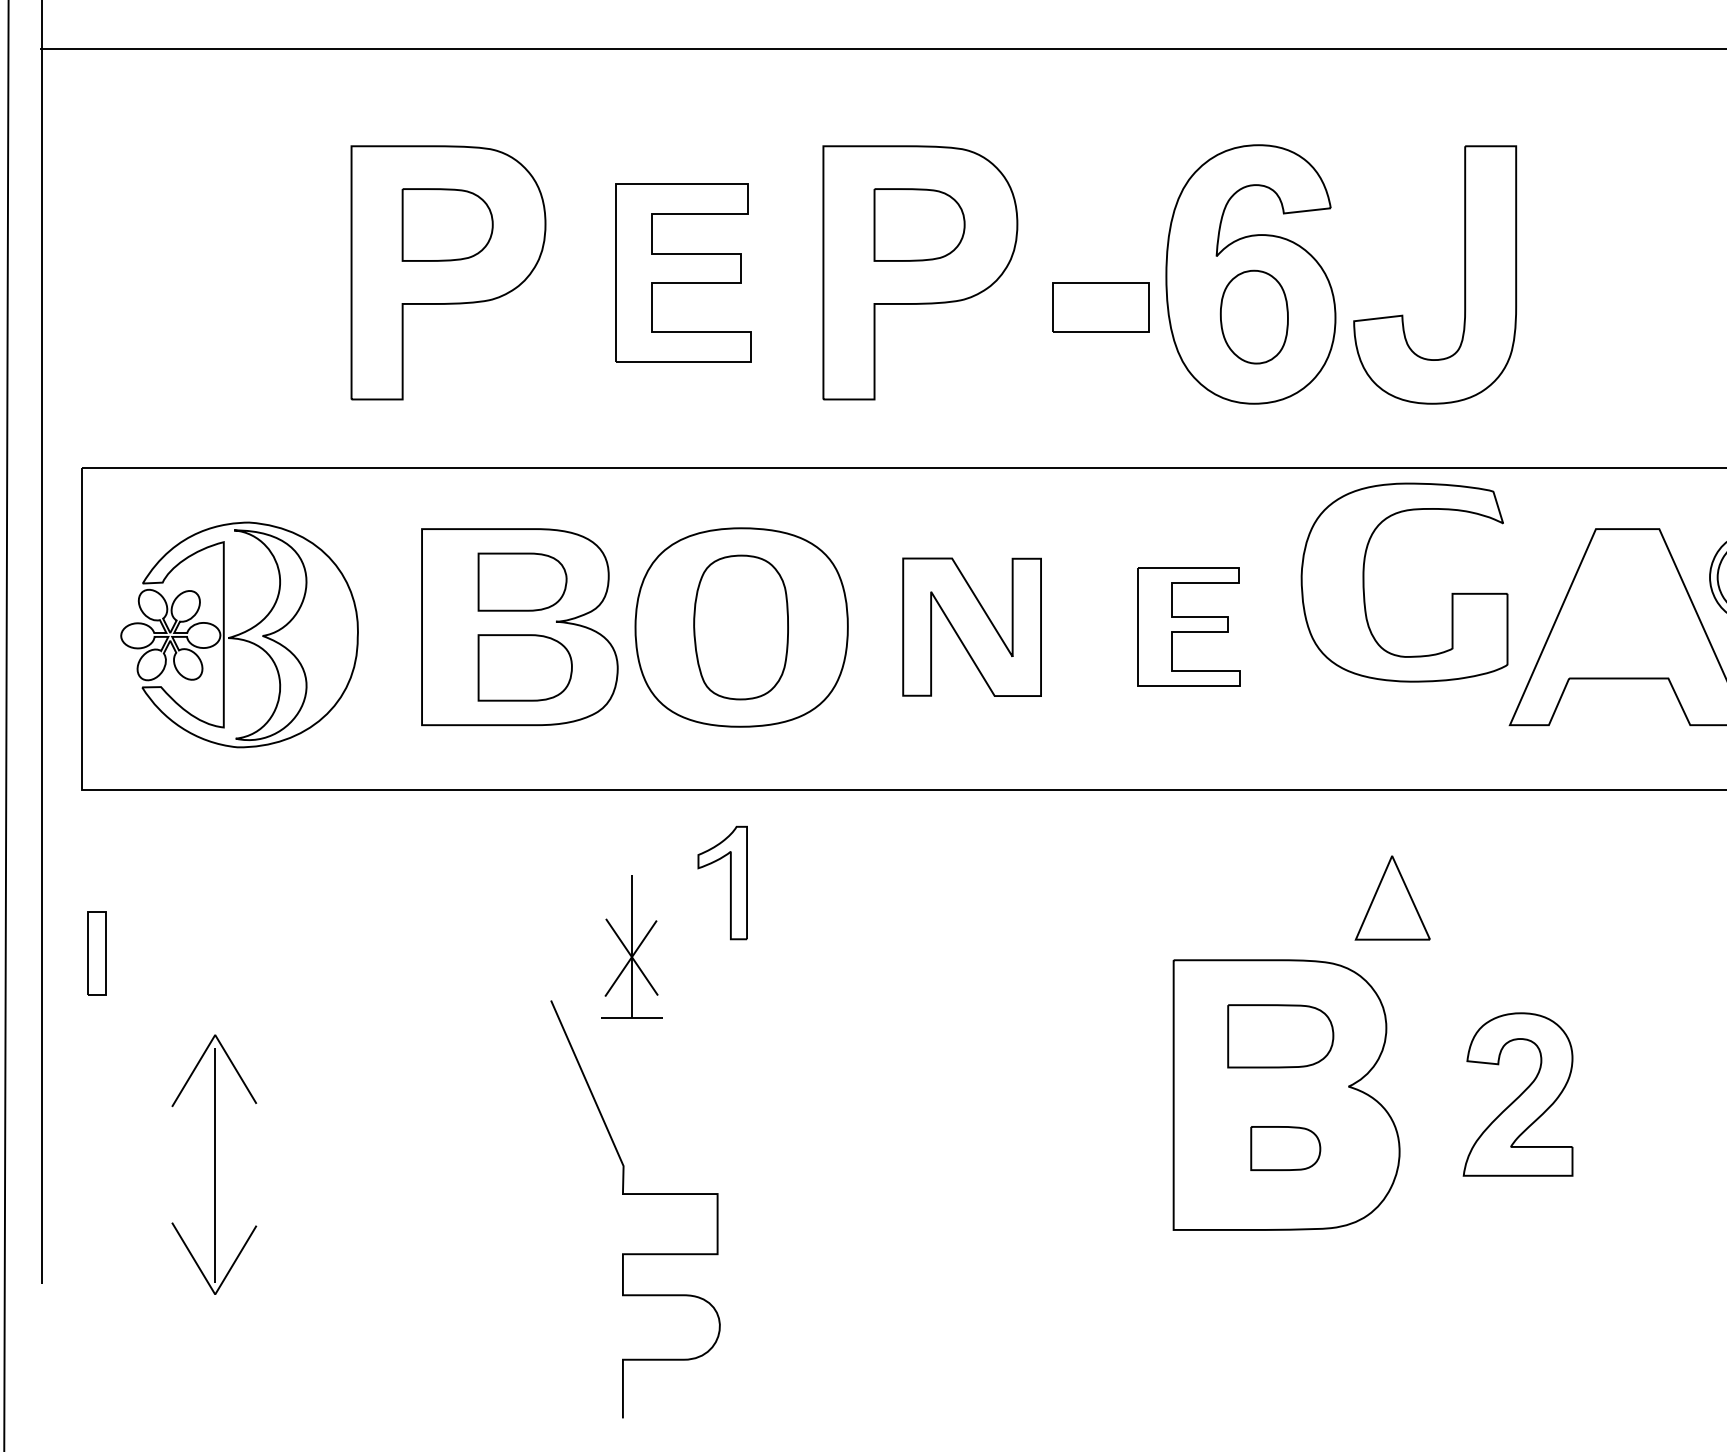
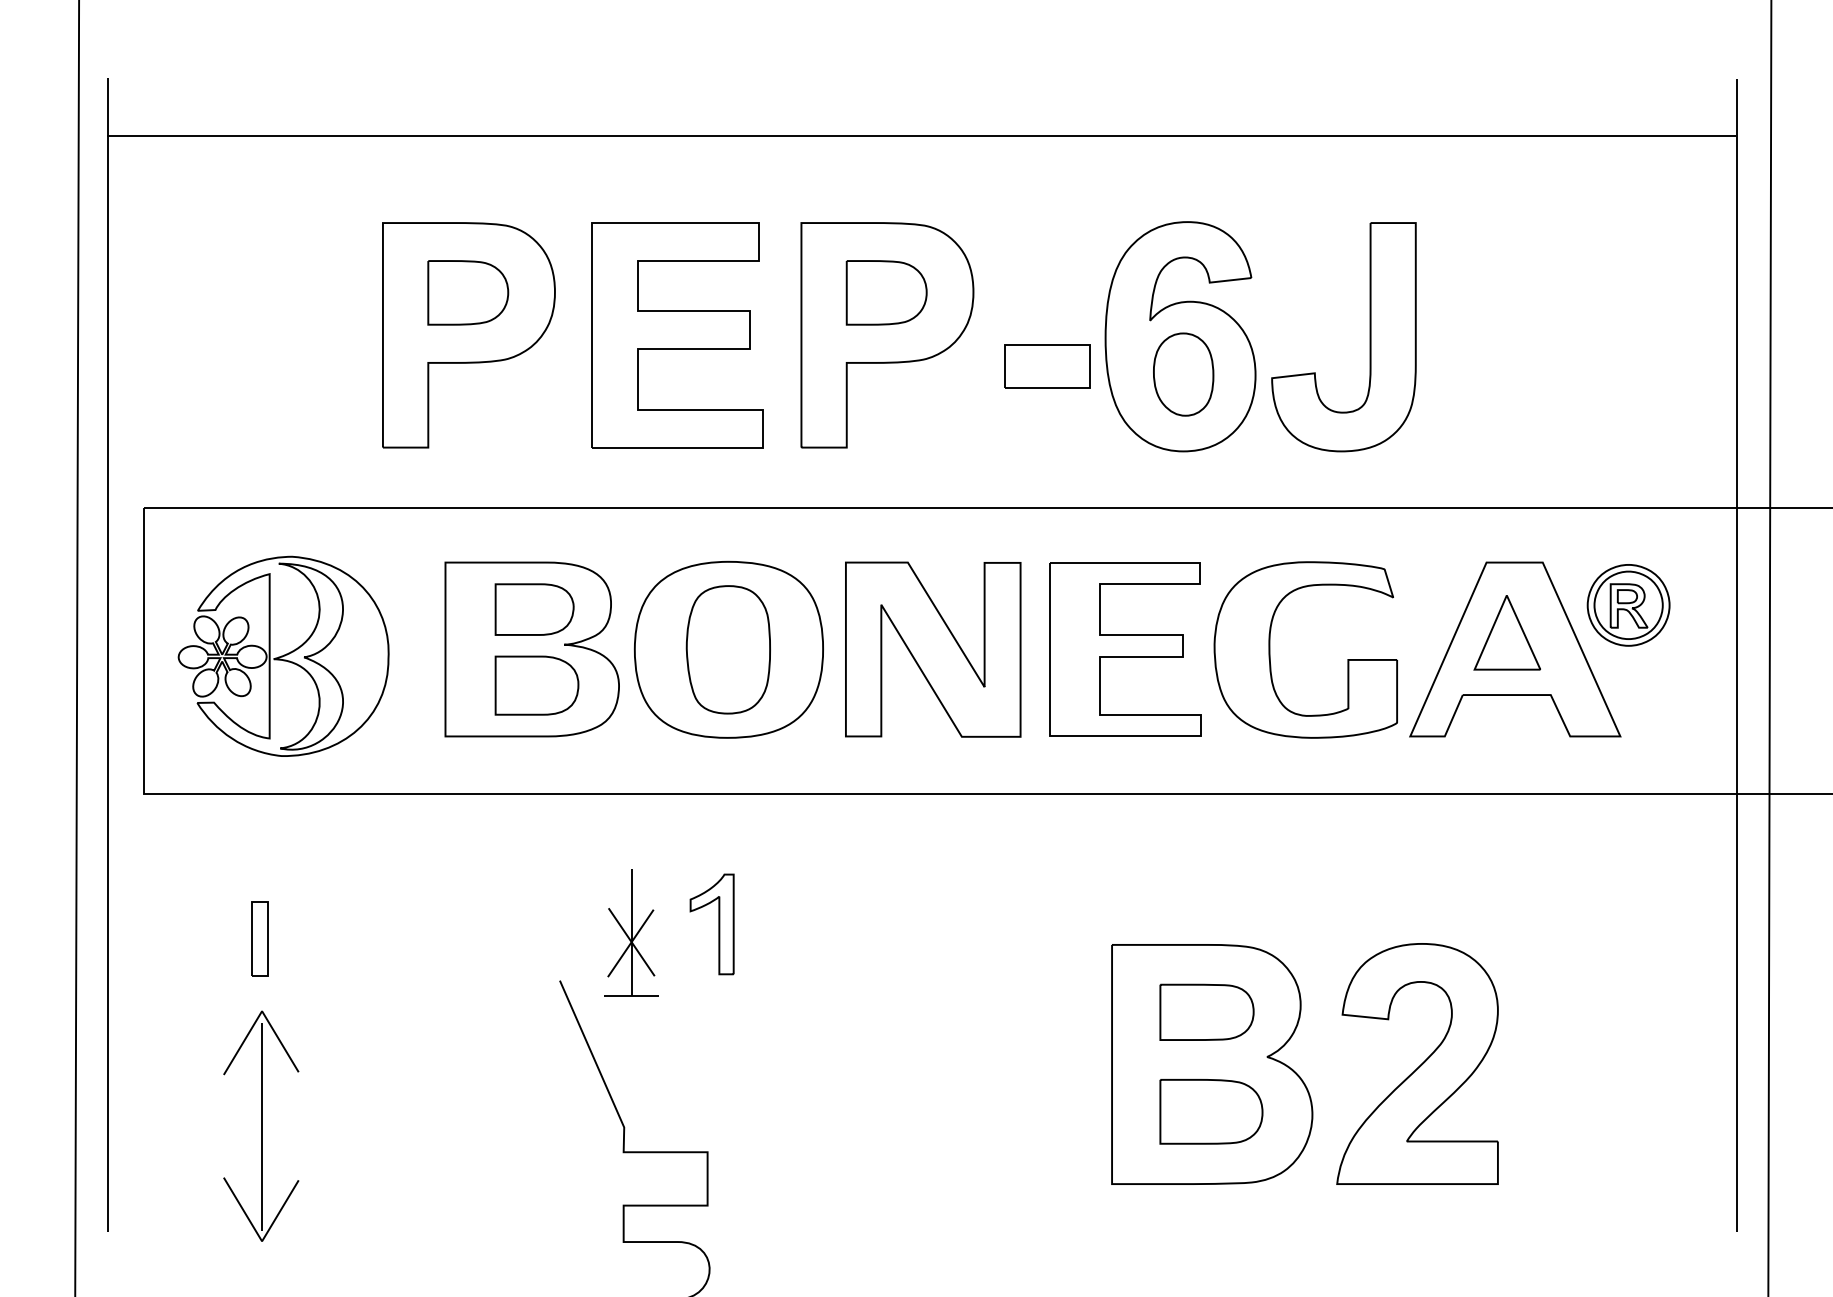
part: (683, 273) -> (677, 335), size x1.43
part: (1364, 582) -> (1270, 649), moved
part: (972, 627) -> (933, 649), size x1.43
part: (1188, 627) -> (1125, 649), size x1.67
part: (729, 883) -> (718, 924), moved
part: (1391, 897) -> (1506, 632), moved
part: (96, 953) -> (259, 938), moved
part: (1518, 1093) -> (1417, 1063), size x1.67
part: (1285, 1148) -> (1211, 1111), size x1.67

